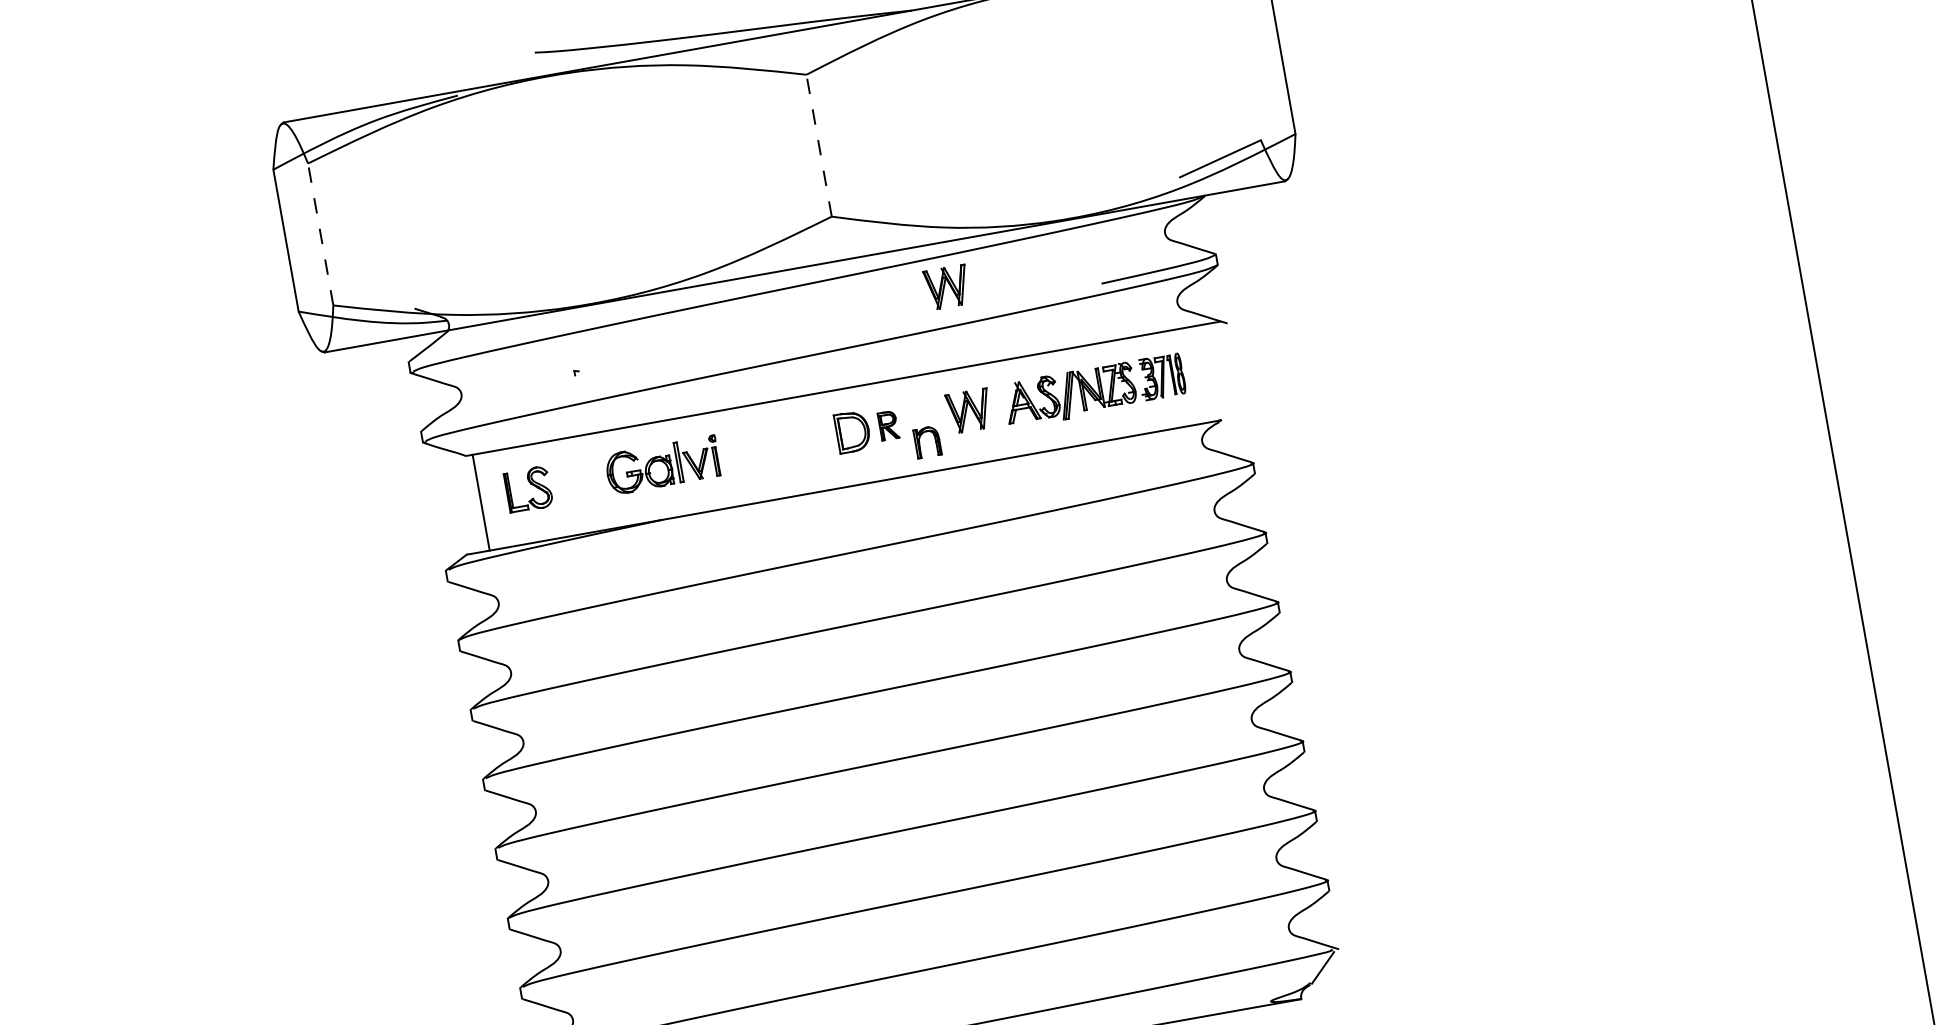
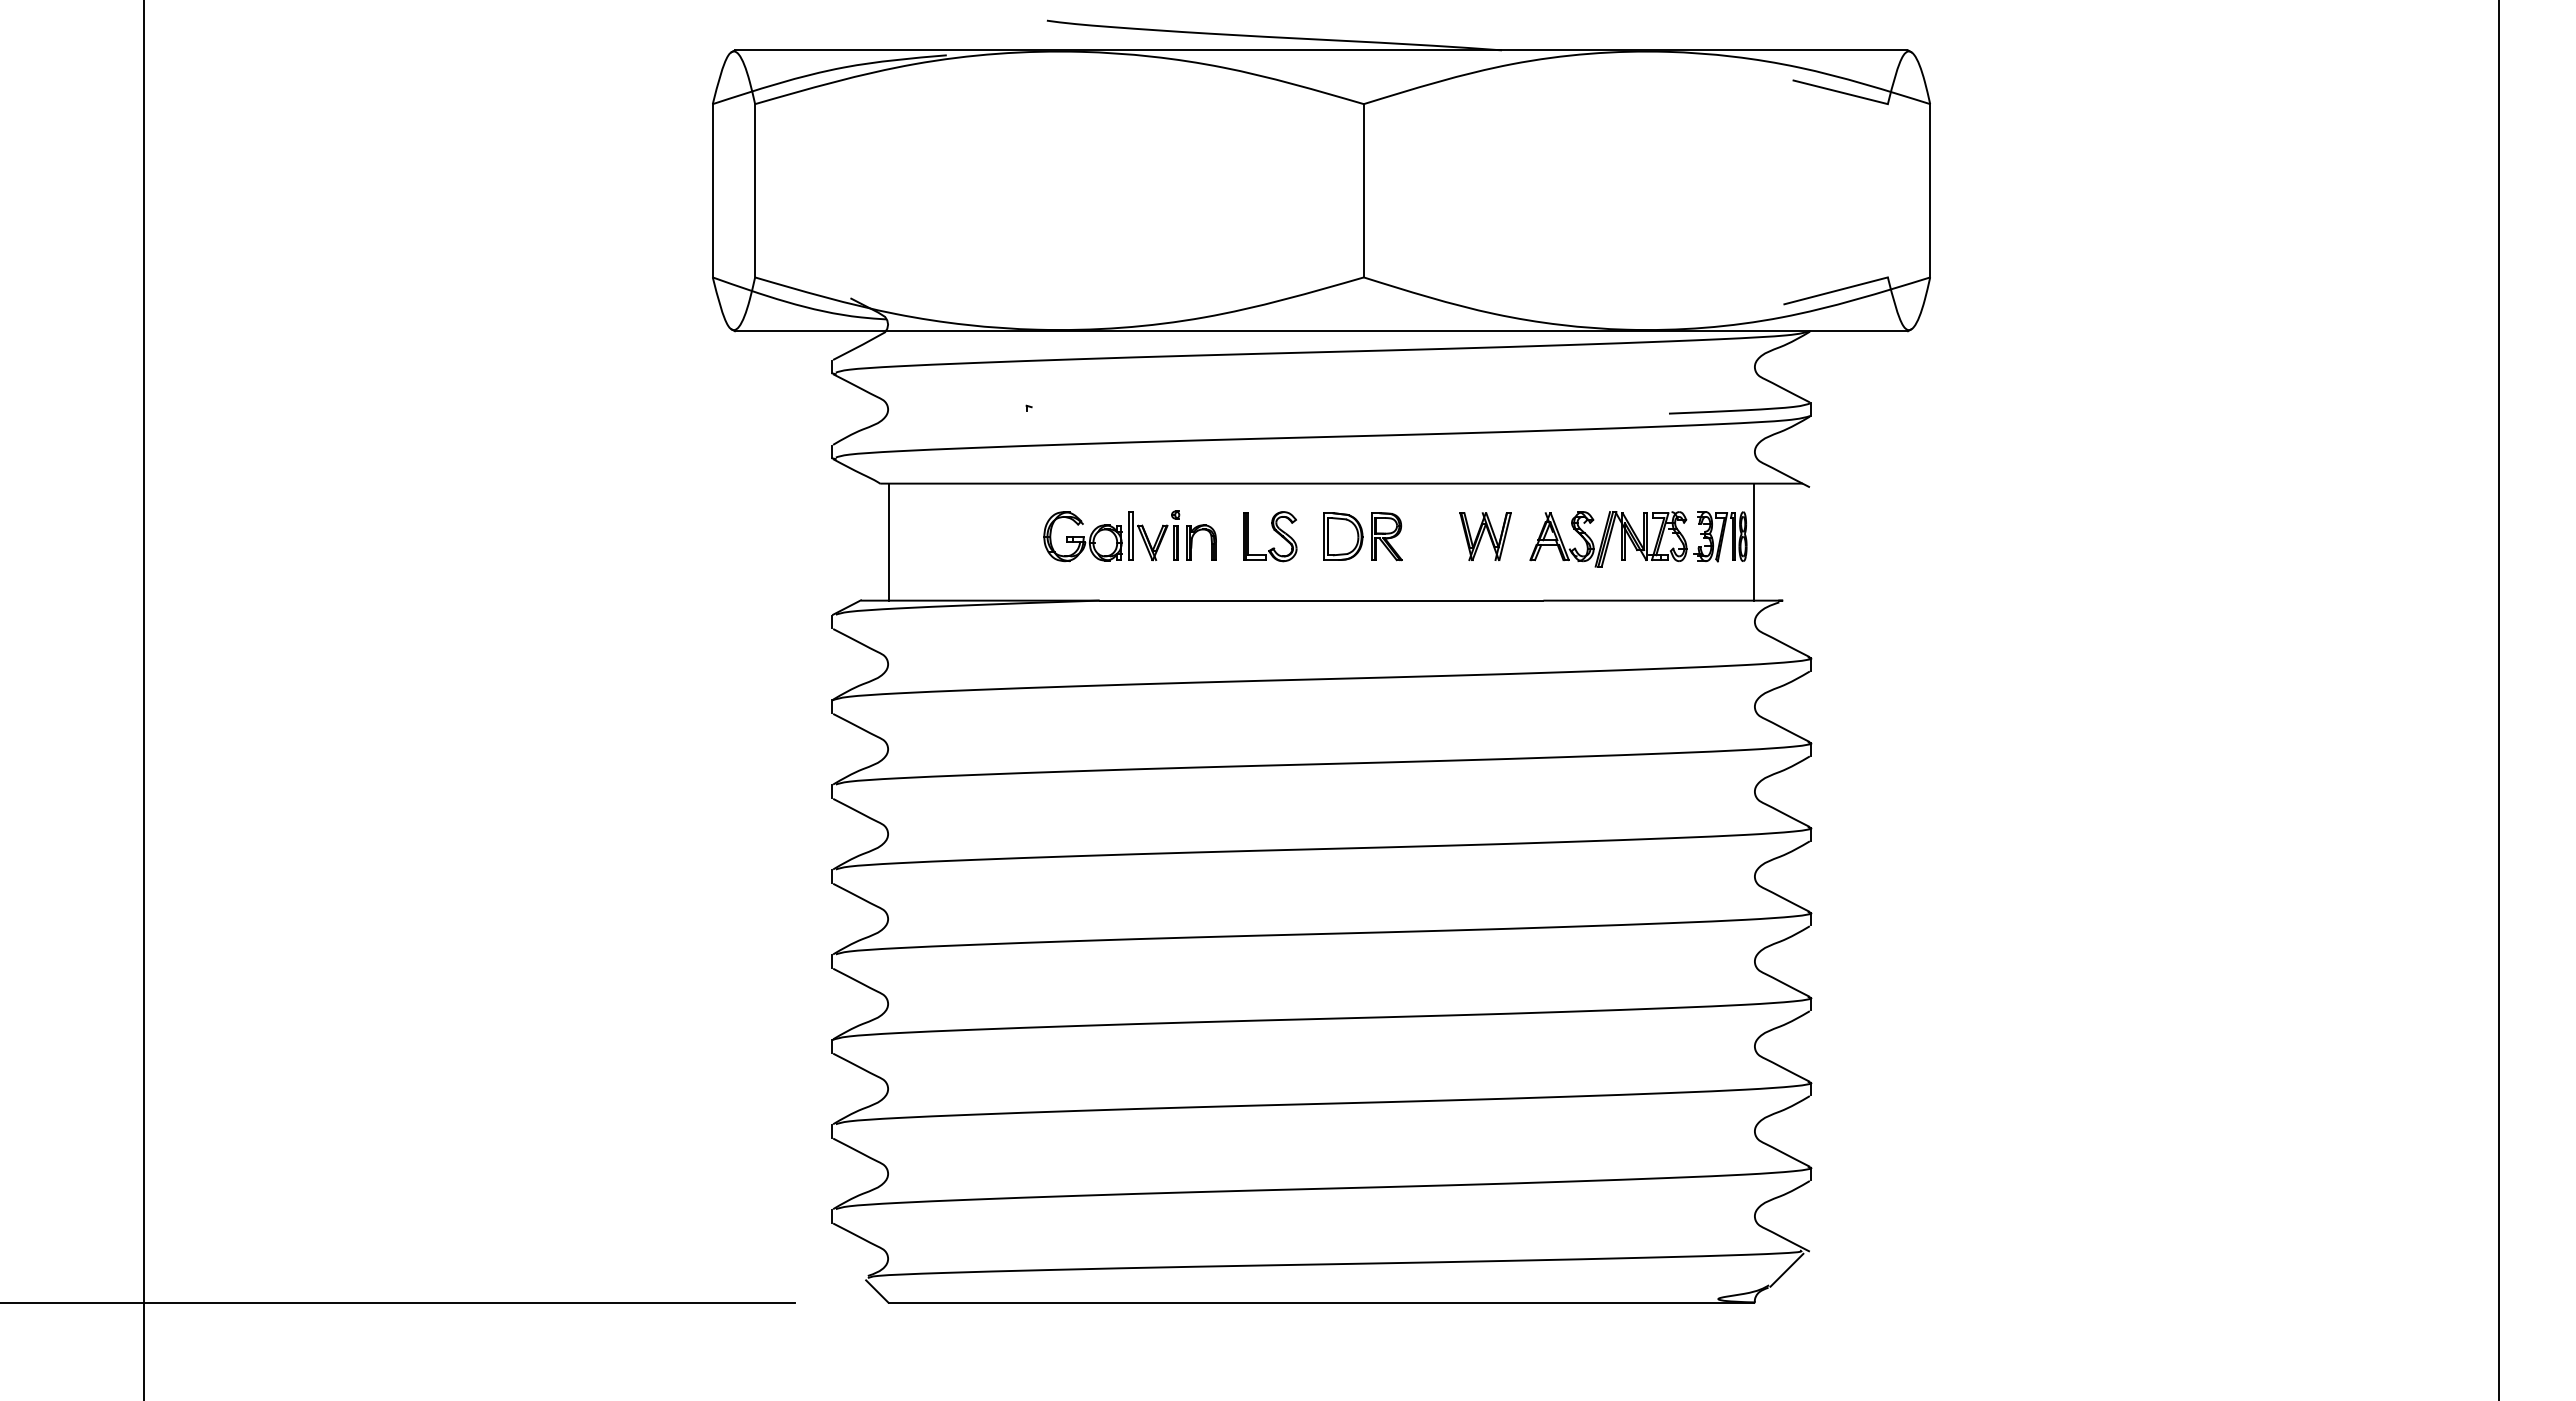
line: (818, 145) -> (1363, 190), dashed -> solid
line: (320, 234) -> (755, 190), dashed -> solid
part: (947, 287) -> (1485, 385), removed
line: (1190, 375) -> (1754, 541), added
part: (888, 425) -> (1386, 536), size x1.43
part: (920, 443) -> (1192, 542), moved
part: (531, 484) -> (1274, 531), moved

